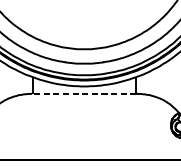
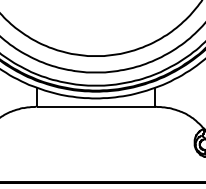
line: (83, 93) -> (95, 106), dashed -> solid

